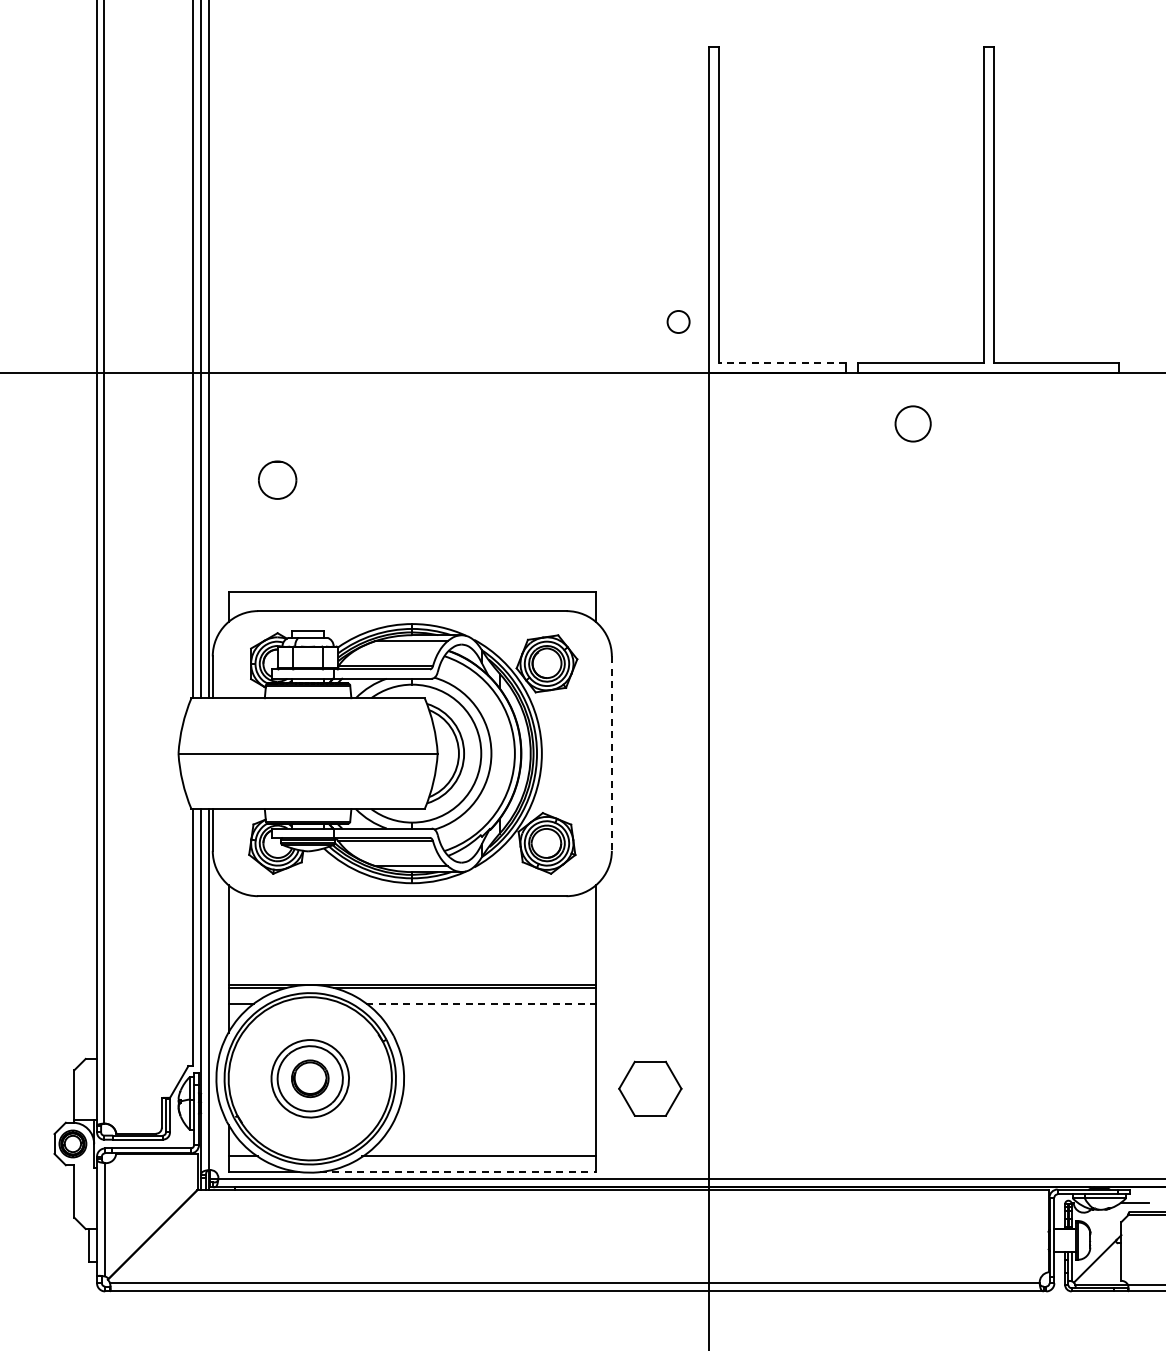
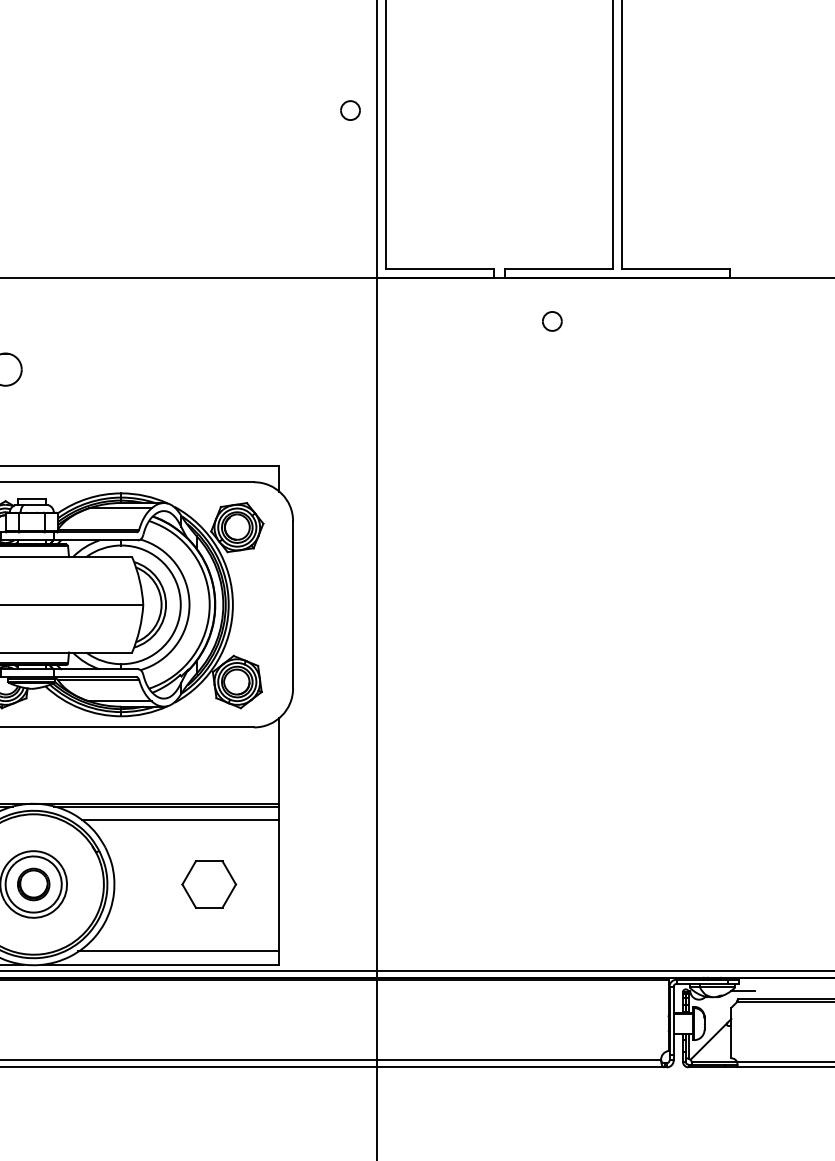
part: (678, 321) -> (350, 110), moved
line: (782, 362) -> (439, 268), dashed -> solid
part: (913, 424) -> (552, 321), size x0.62
line: (611, 754) -> (292, 605), dashed -> solid
line: (481, 1003) -> (180, 819), dashed -> solid
part: (650, 1088) -> (209, 884), moved
line: (457, 1171) -> (160, 964), dashed -> solid

